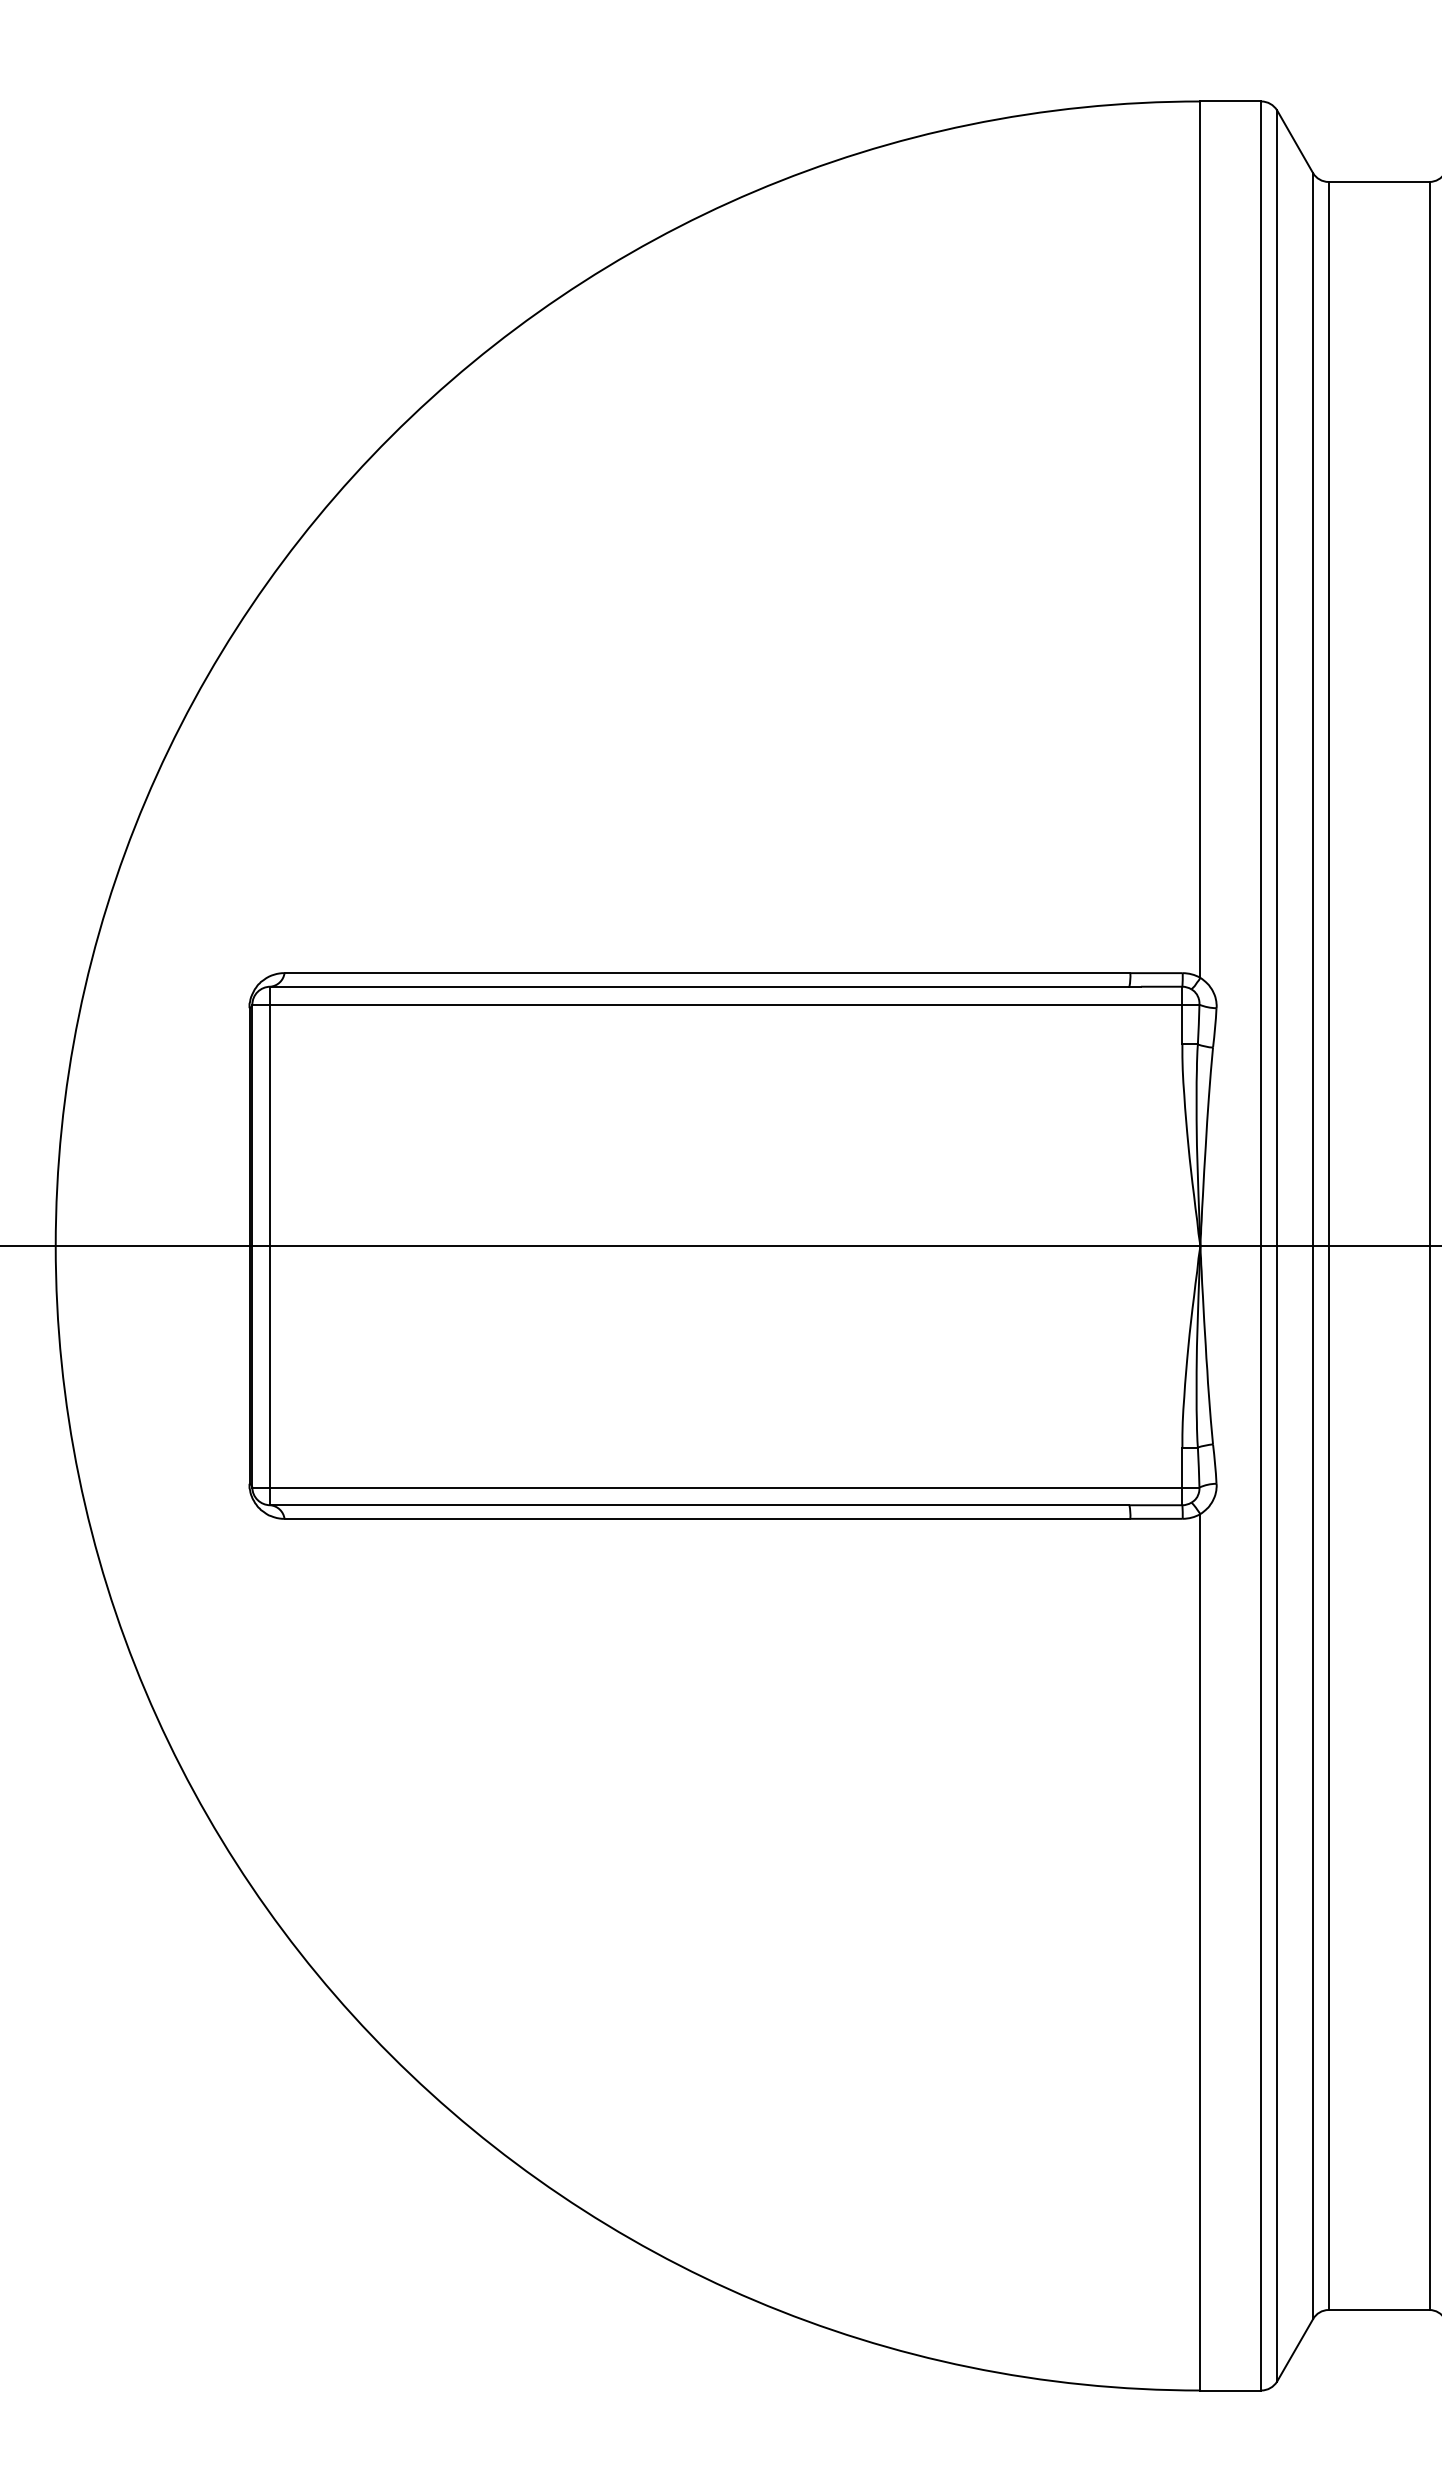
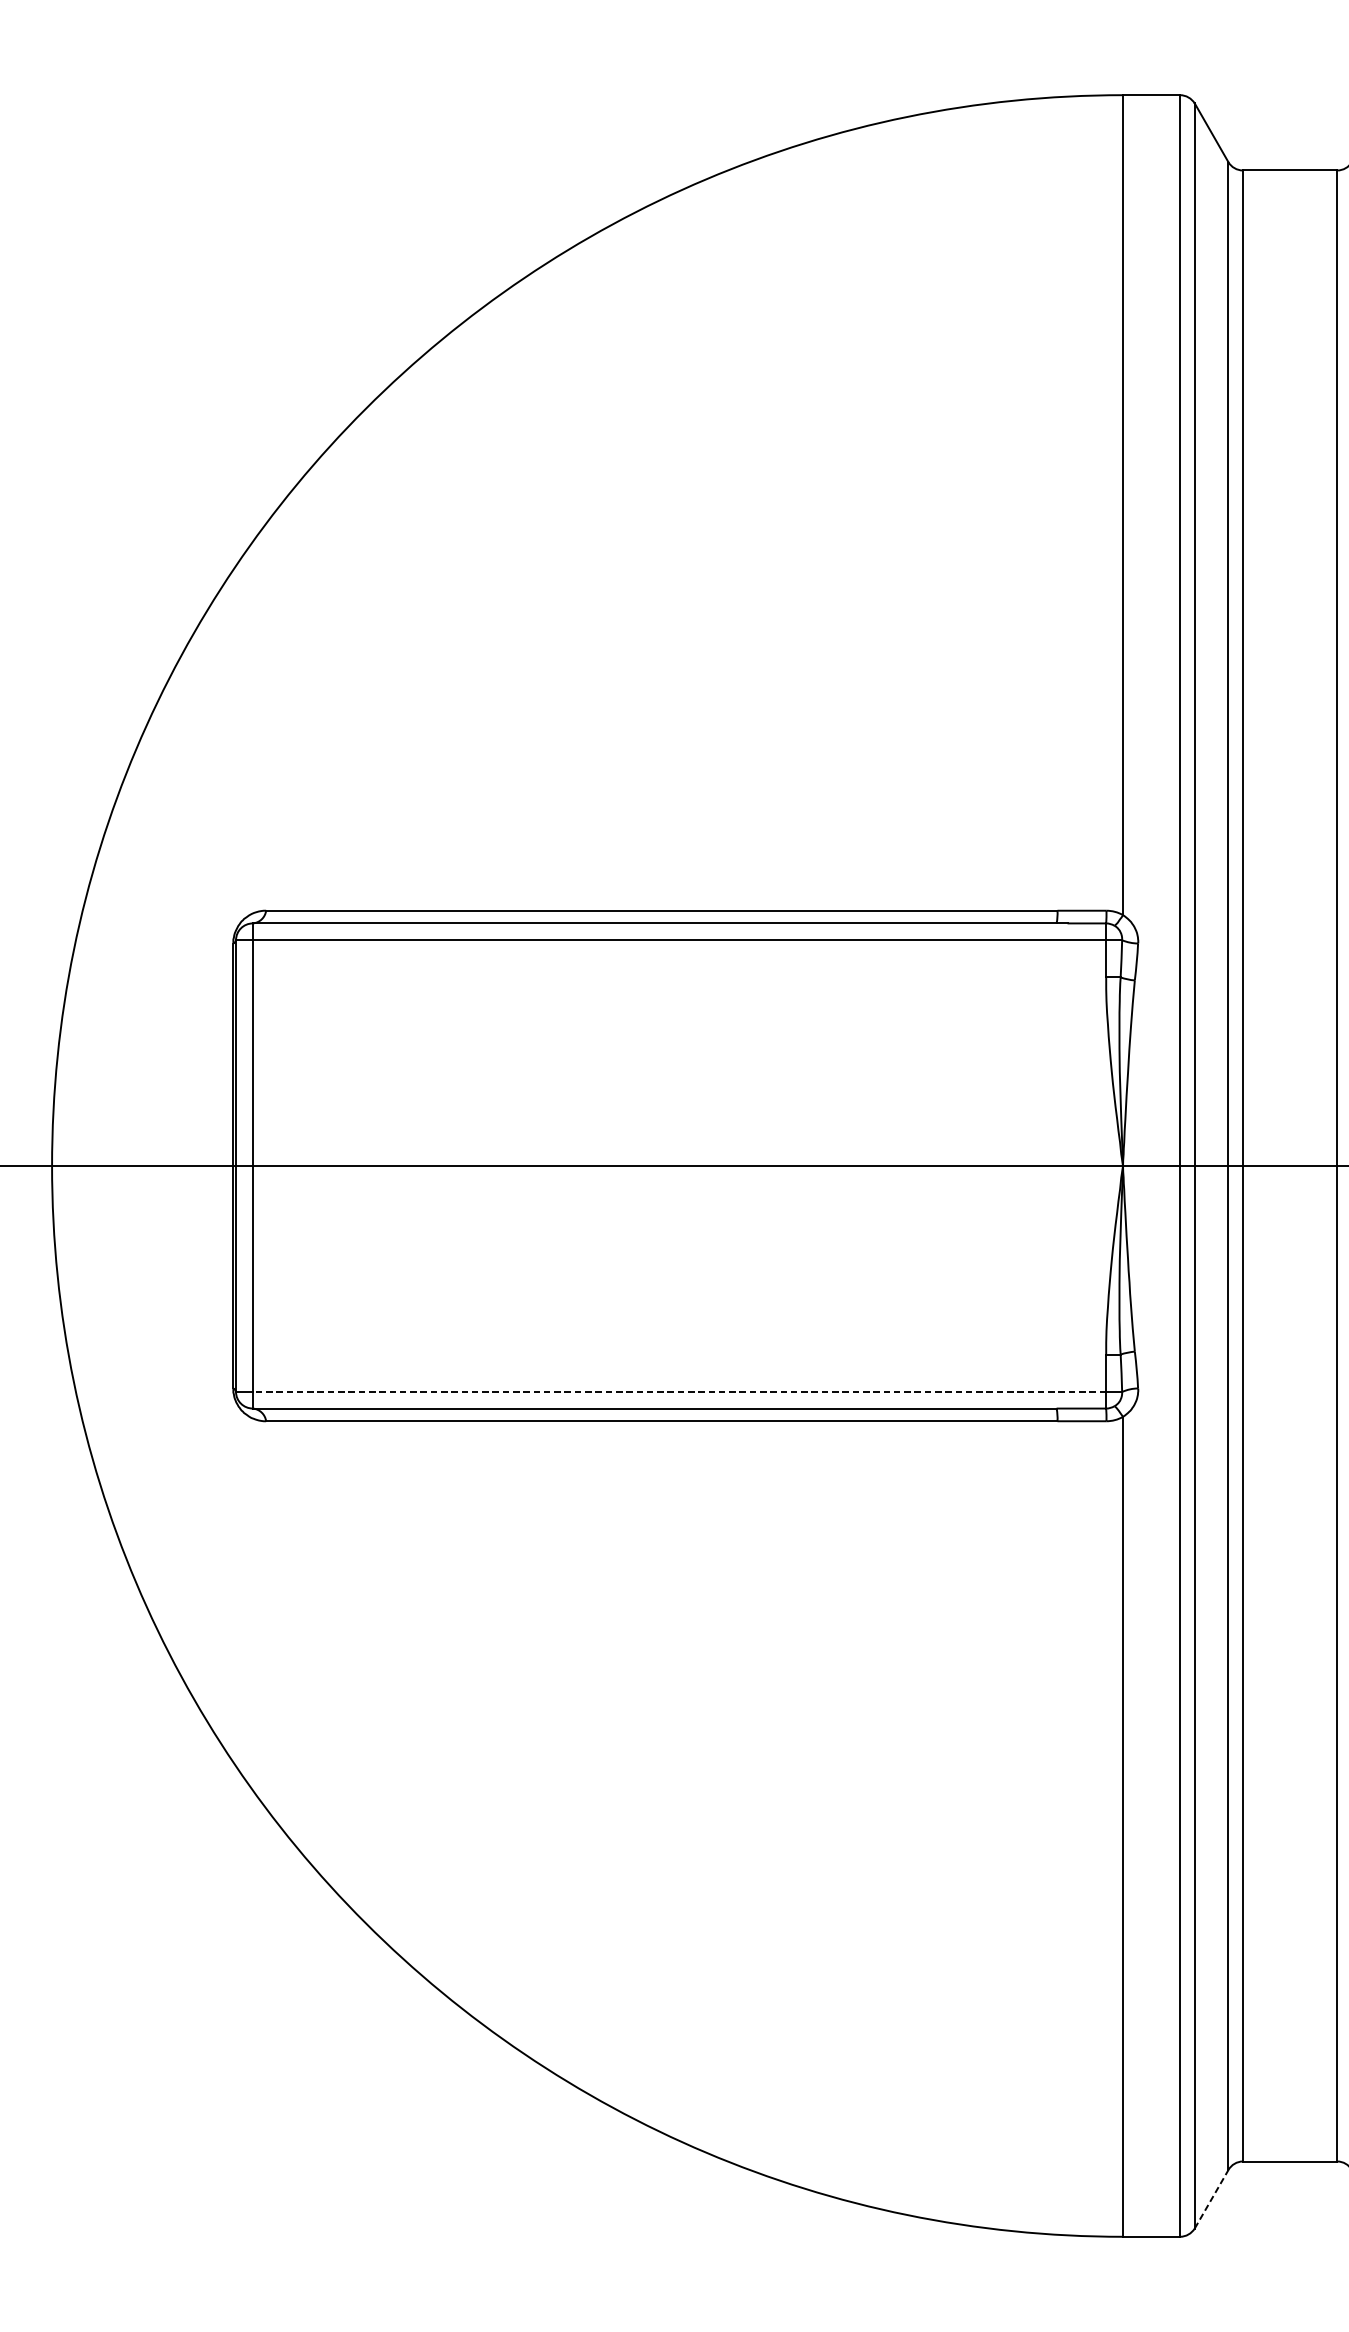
line: (725, 1487) -> (678, 1391), solid -> dashed
line: (1295, 2349) -> (1212, 2198), solid -> dashed

